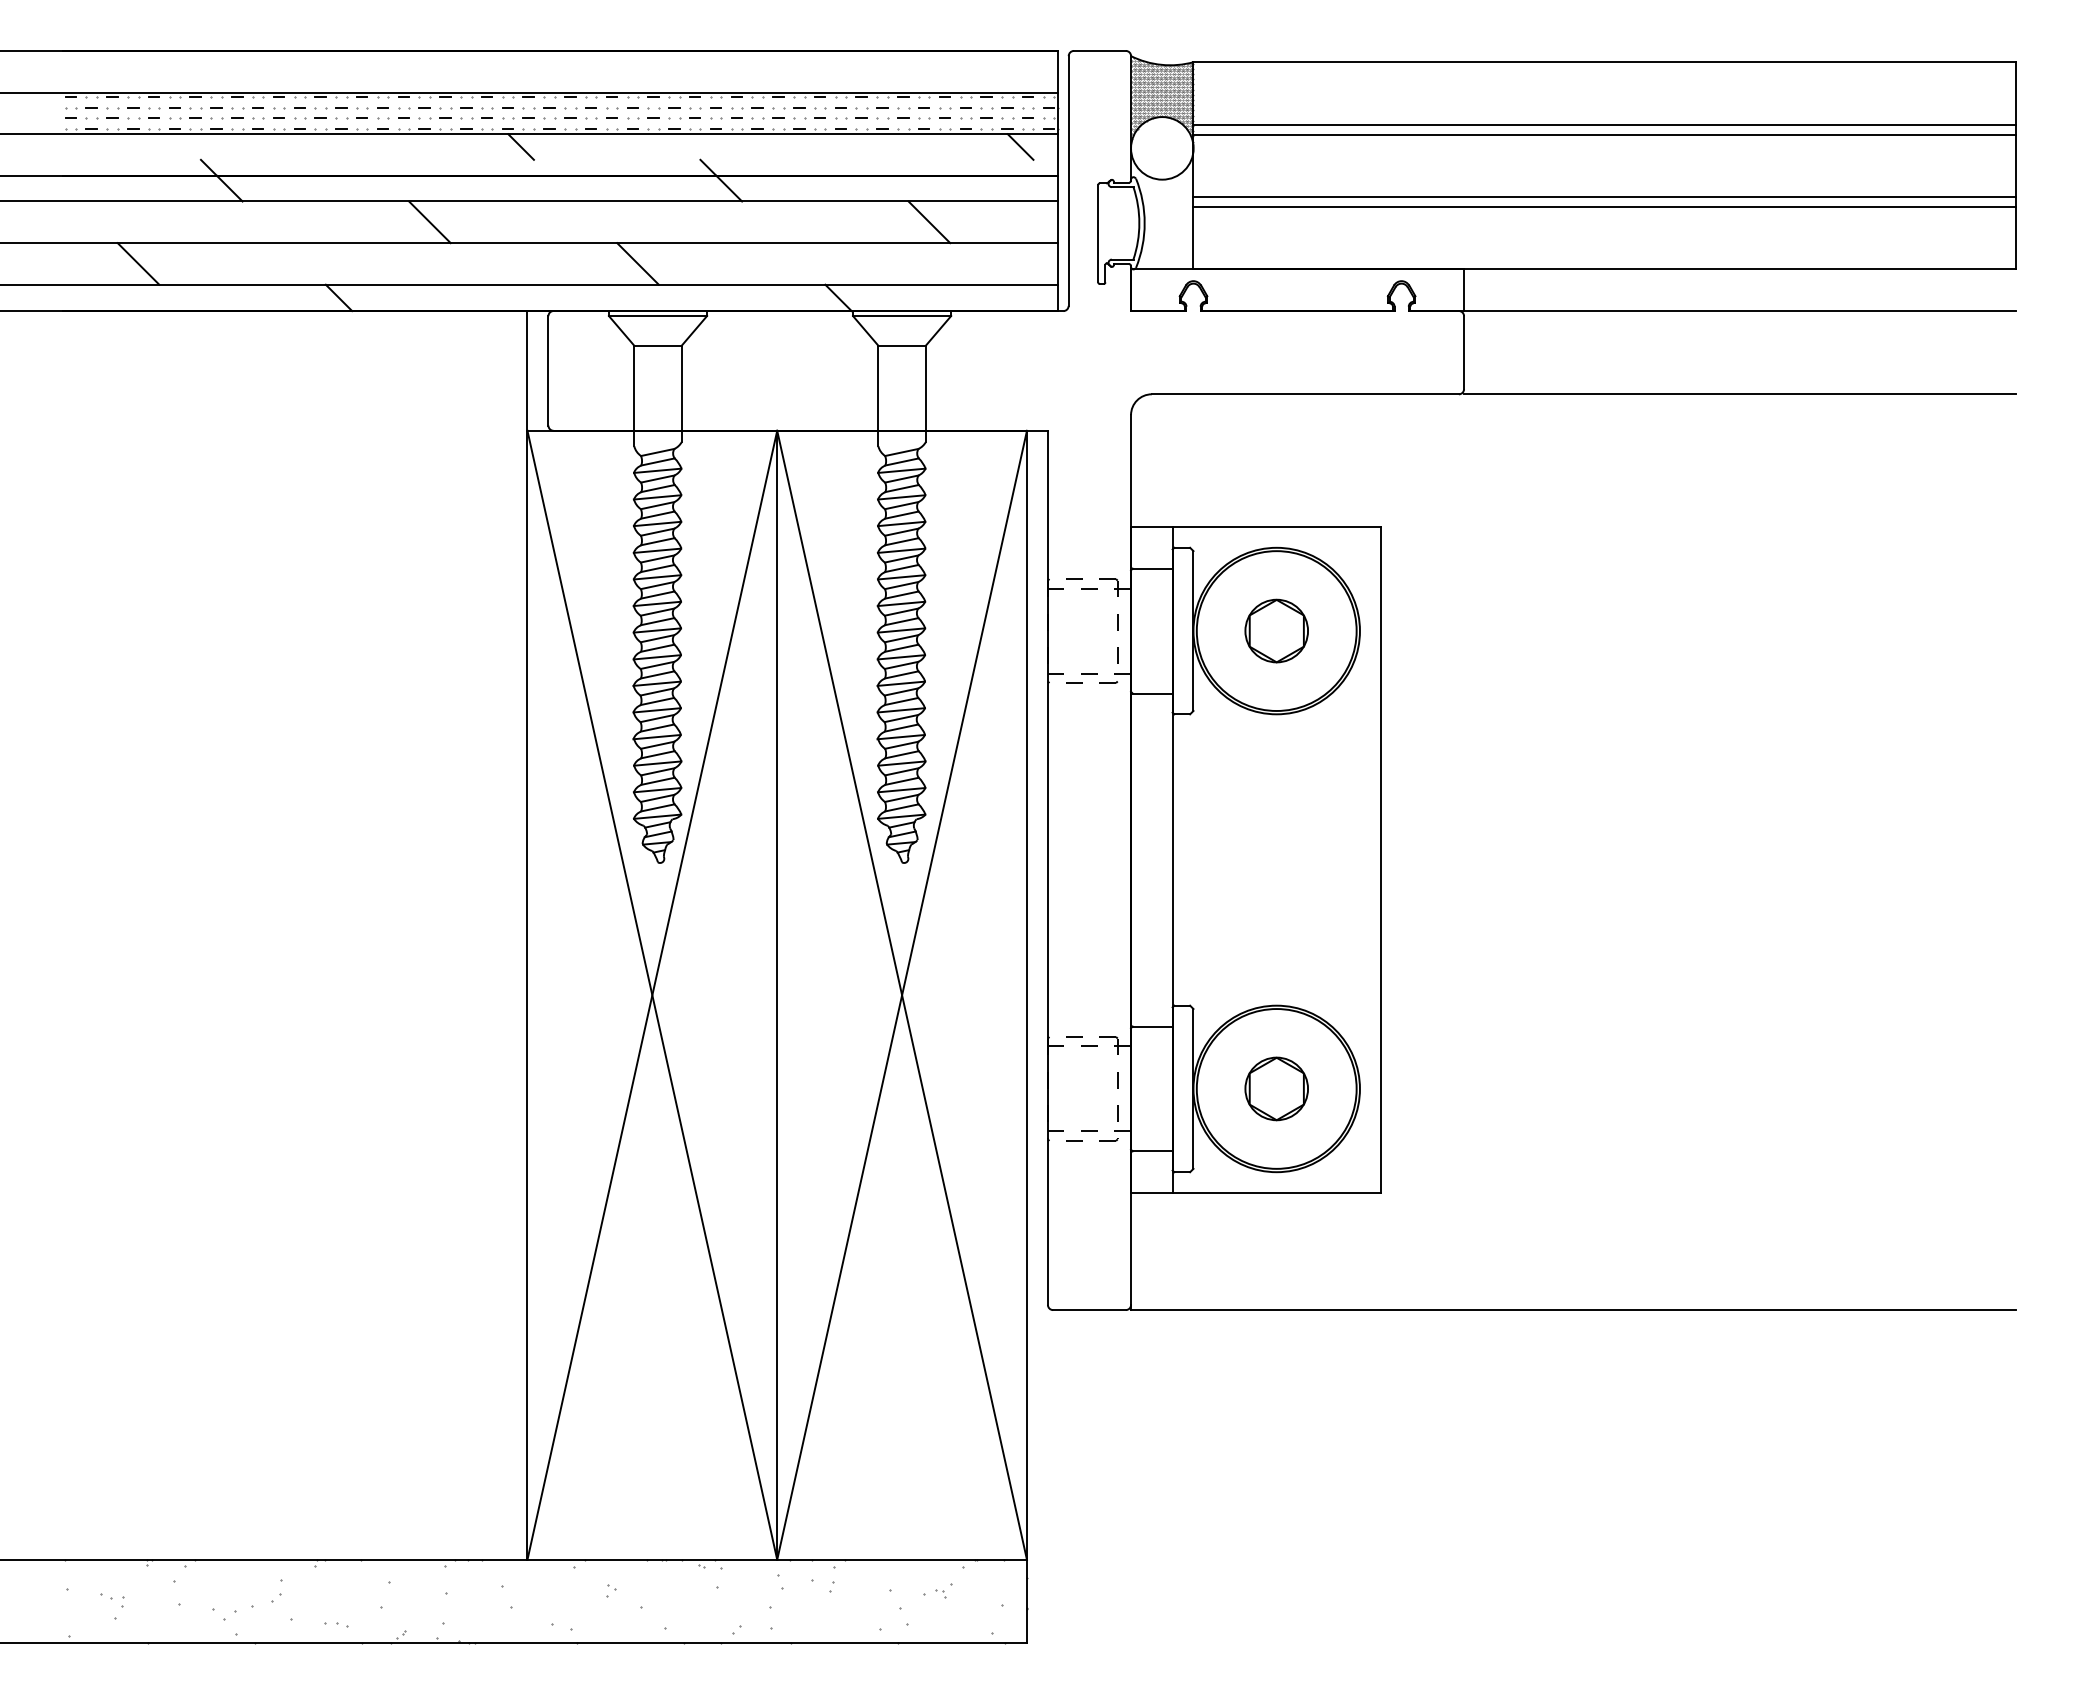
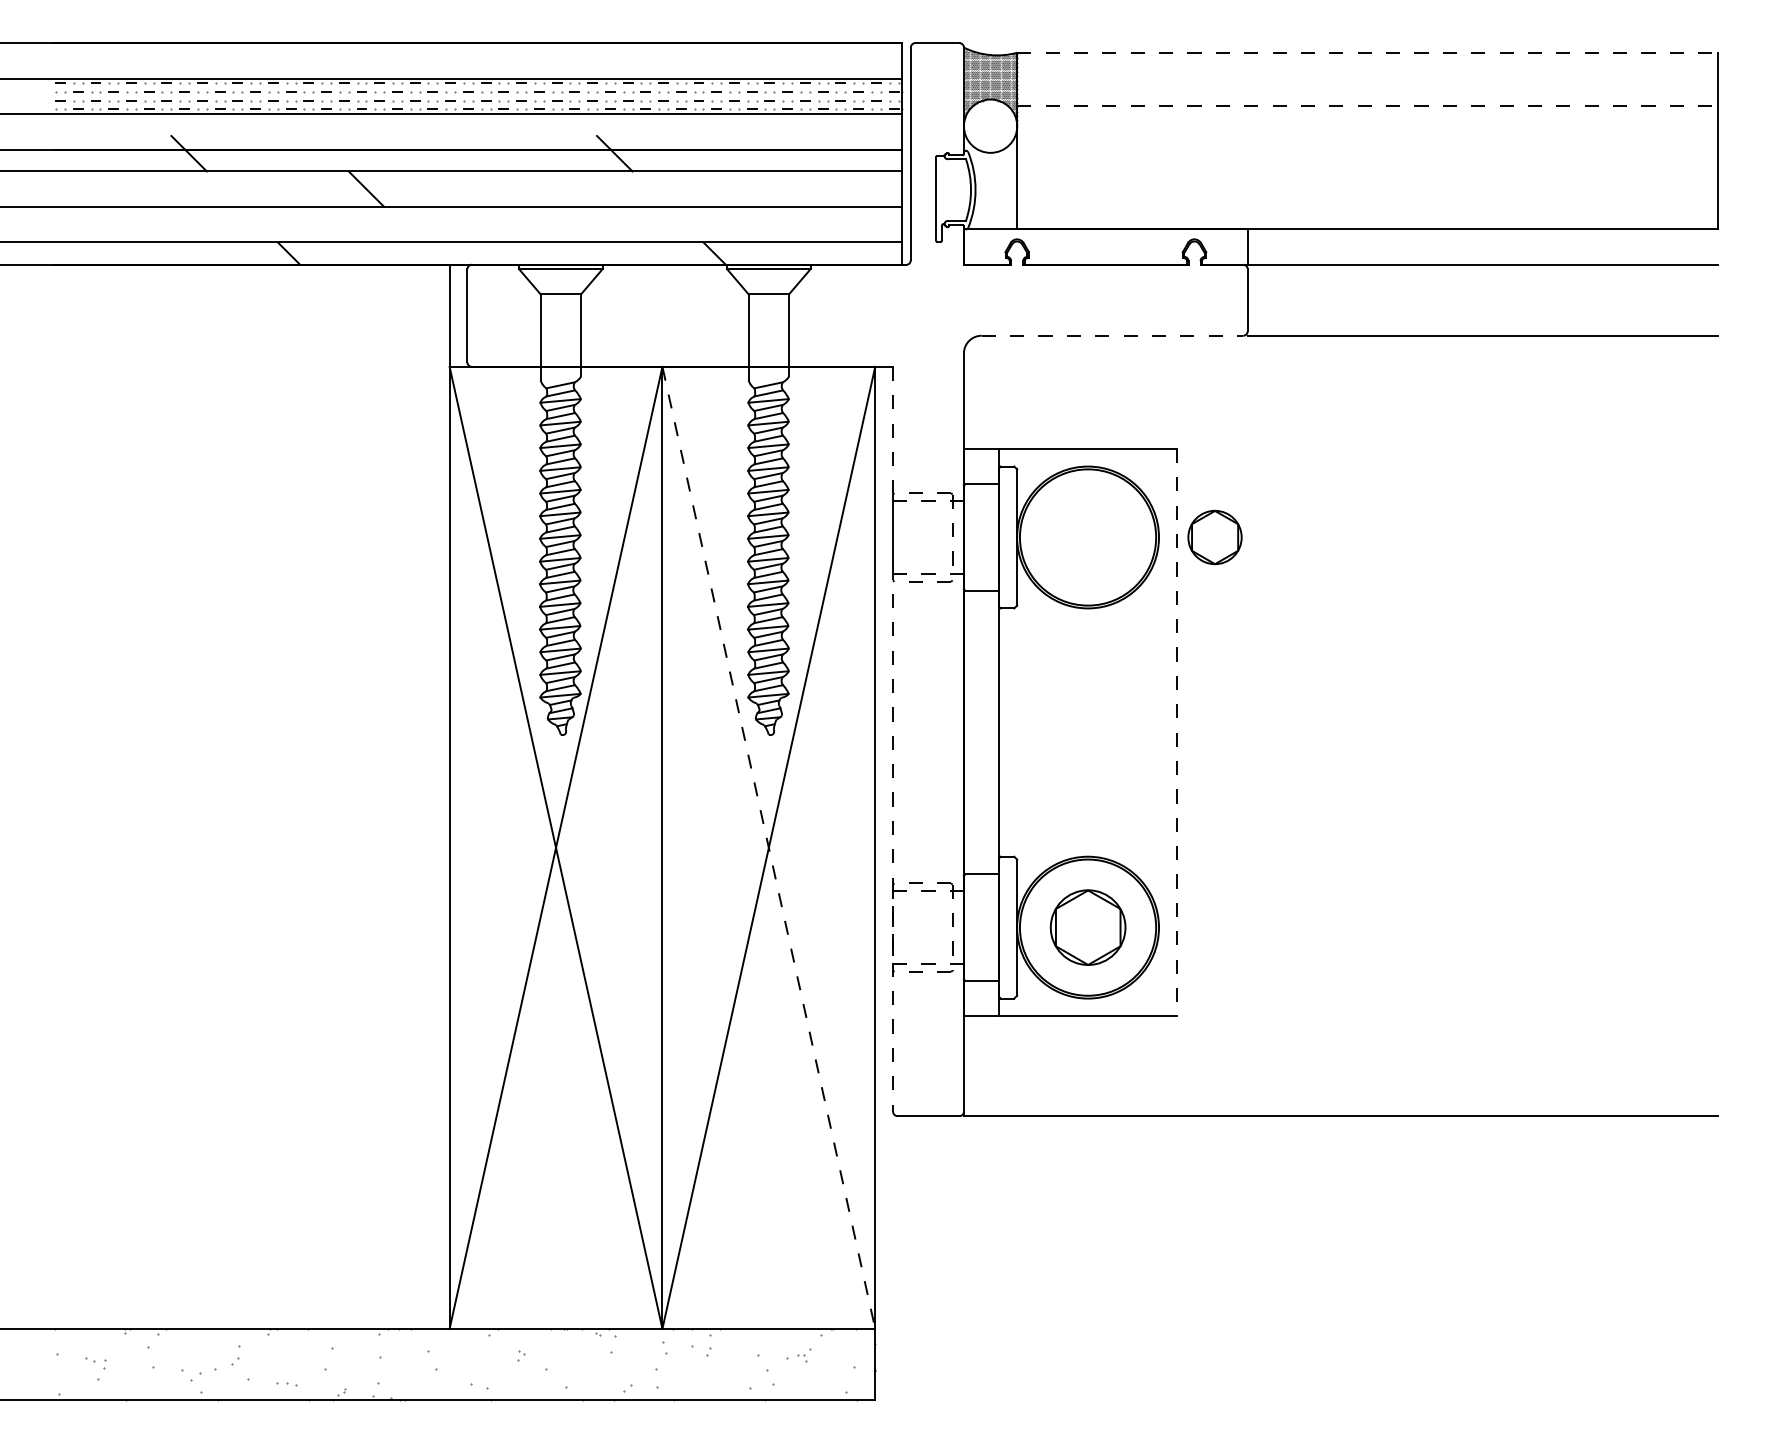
line: (1605, 62) -> (1368, 53), solid -> dashed
line: (1605, 124) -> (1368, 105), solid -> dashed
line: (1604, 134) -> (1367, 114), removed
line: (520, 146) -> (443, 124), removed
line: (1020, 146) -> (869, 124), removed
line: (1604, 197) -> (1367, 168), removed
line: (1604, 206) -> (1367, 175), removed
line: (929, 222) -> (792, 189), removed
line: (138, 263) -> (118, 224), removed
line: (637, 263) -> (543, 224), removed
line: (1305, 394) -> (1112, 335), solid -> dashed
part: (1276, 630) -> (1214, 537), moved
line: (1380, 860) -> (1176, 733), solid -> dashed
line: (1047, 868) -> (892, 739), solid -> dashed
line: (902, 995) -> (769, 848), solid -> dashed
part: (1276, 1088) -> (1087, 927), size x1.4

